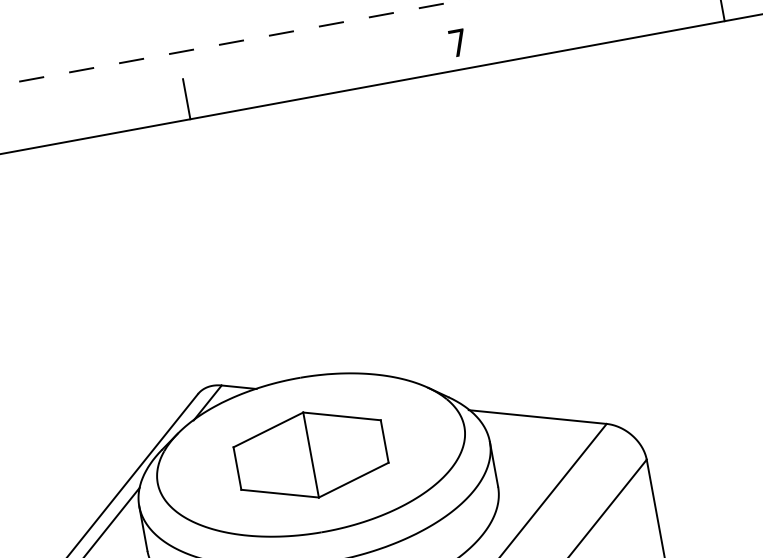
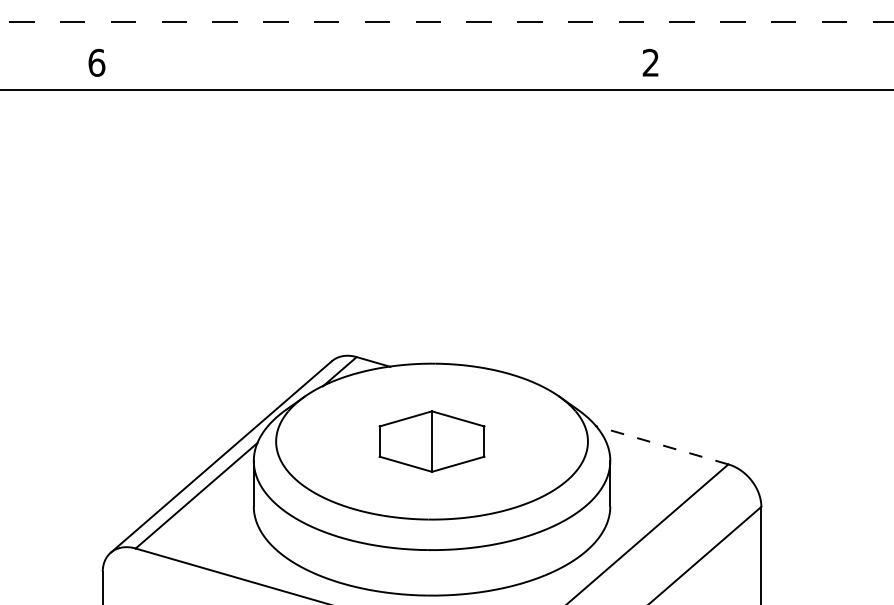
text: (457, 42) -> (650, 62), 7 -> 2
line: (186, 98) -> (373, 68), removed
line: (537, 417) -> (661, 445), solid -> dashed
part: (310, 455) -> (431, 441), size x0.7

